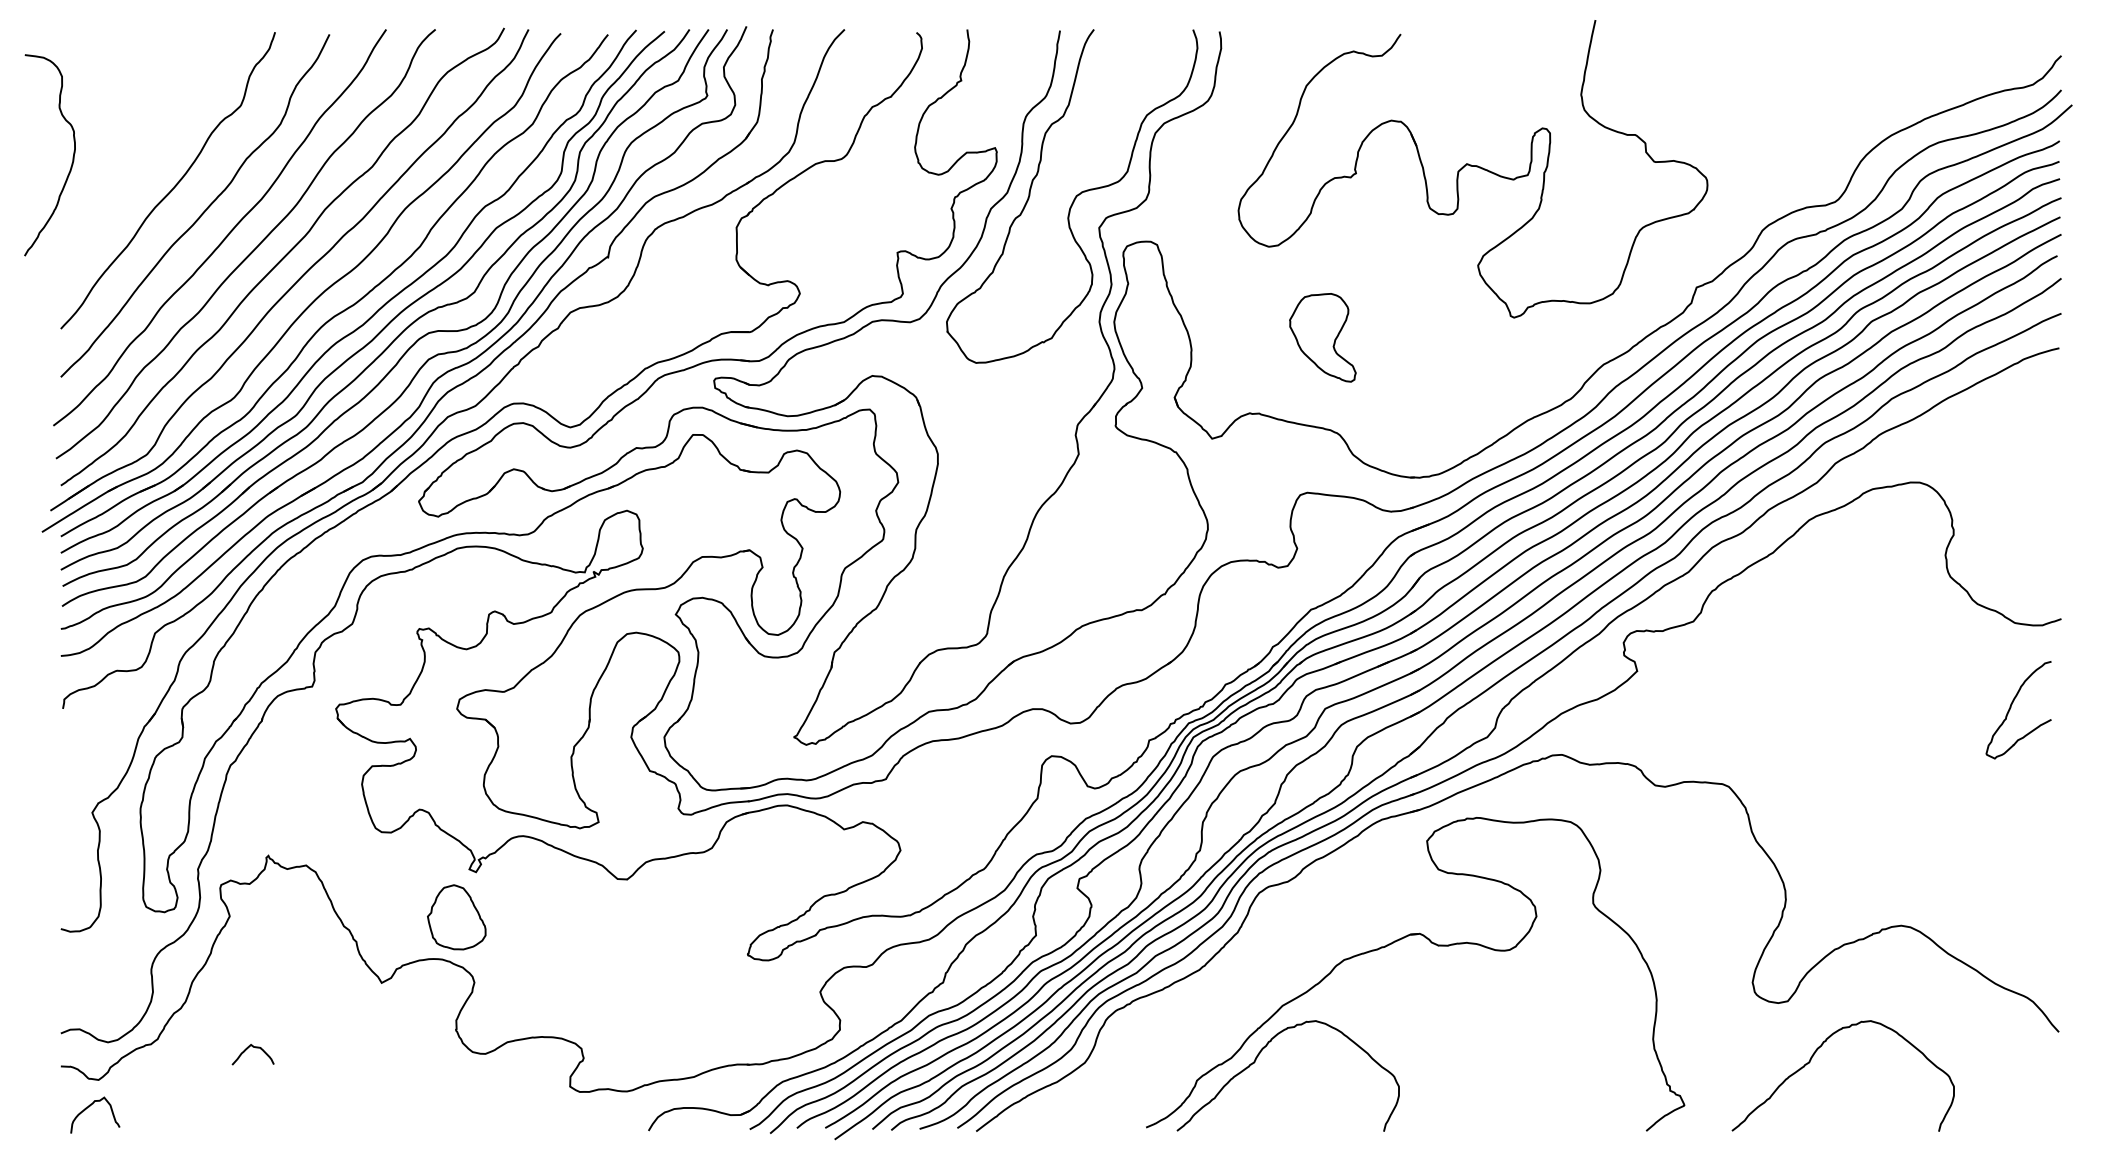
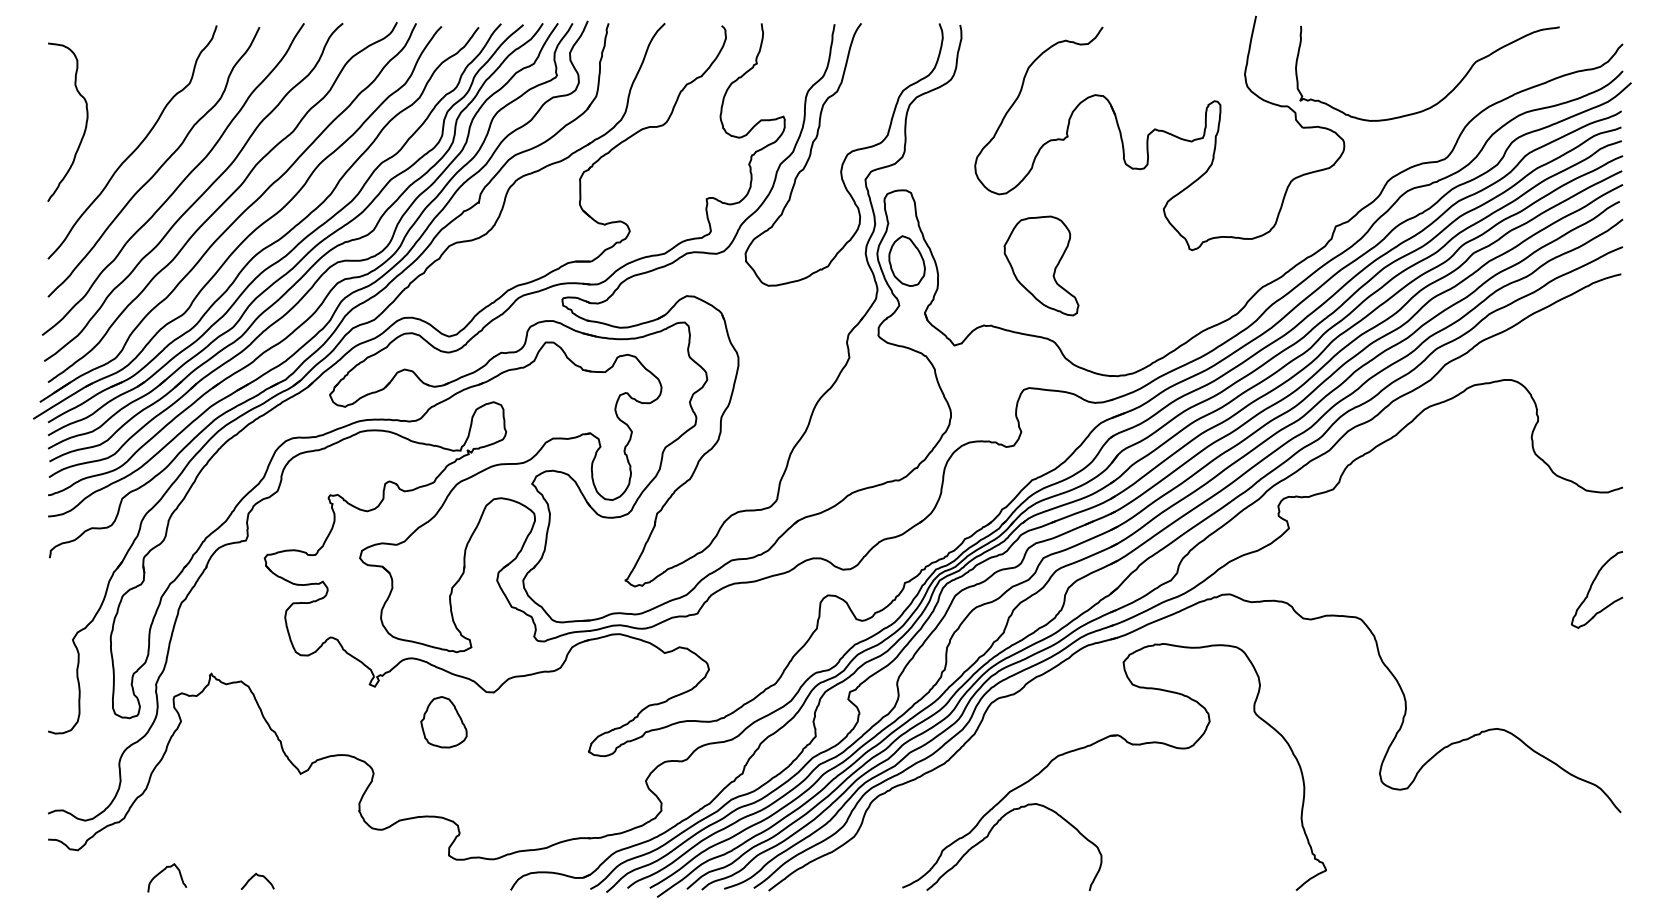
curve: (1839, 118) -> (1448, 93), added
curve: (72, 156) -> (85, 123), moved
part: (1151, 331) -> (906, 261), added
part: (1322, 337) -> (1041, 265), size x1.43
curve: (2011, 707) -> (1591, 587), moved
part: (456, 917) -> (443, 722), moved
curve: (255, 1048) -> (259, 876), moved
curve: (1811, 1060) -> (1426, 834), removed
curve: (89, 1107) -> (162, 871), moved

